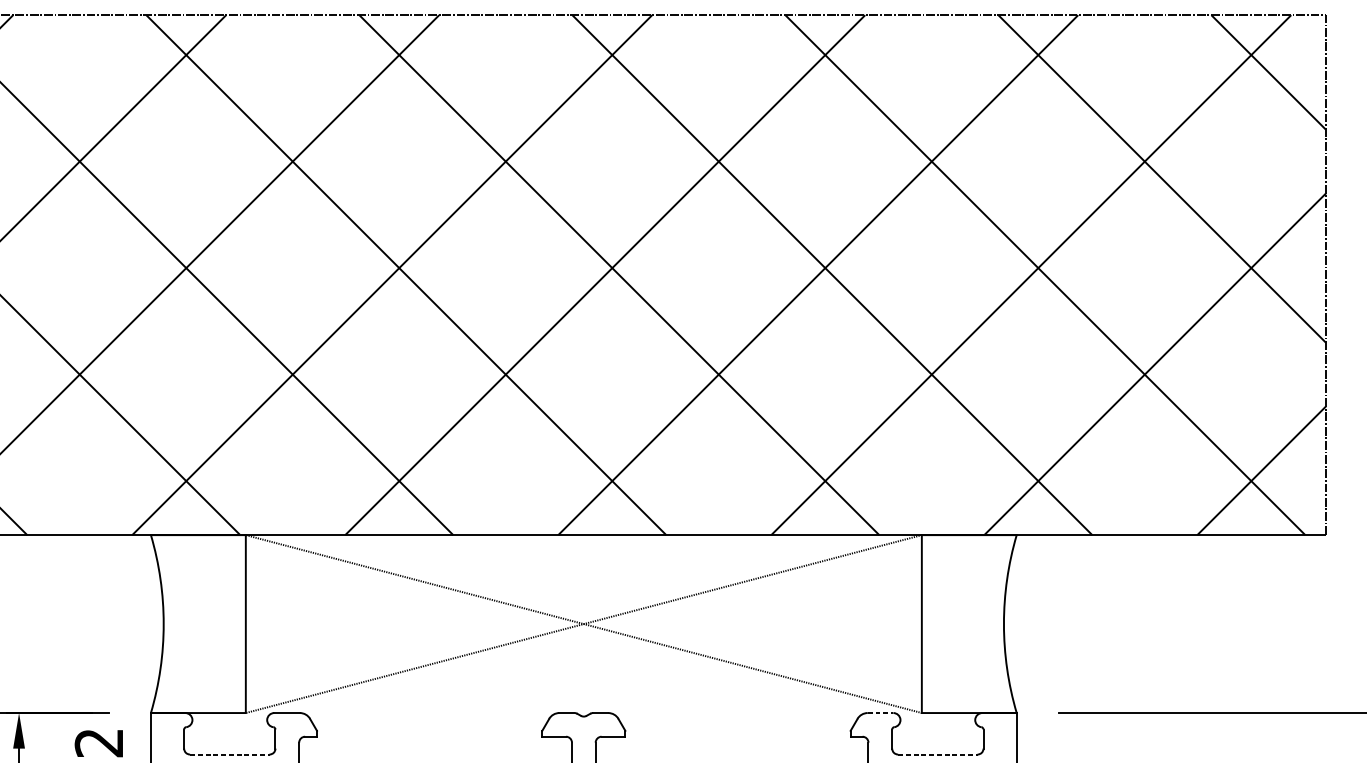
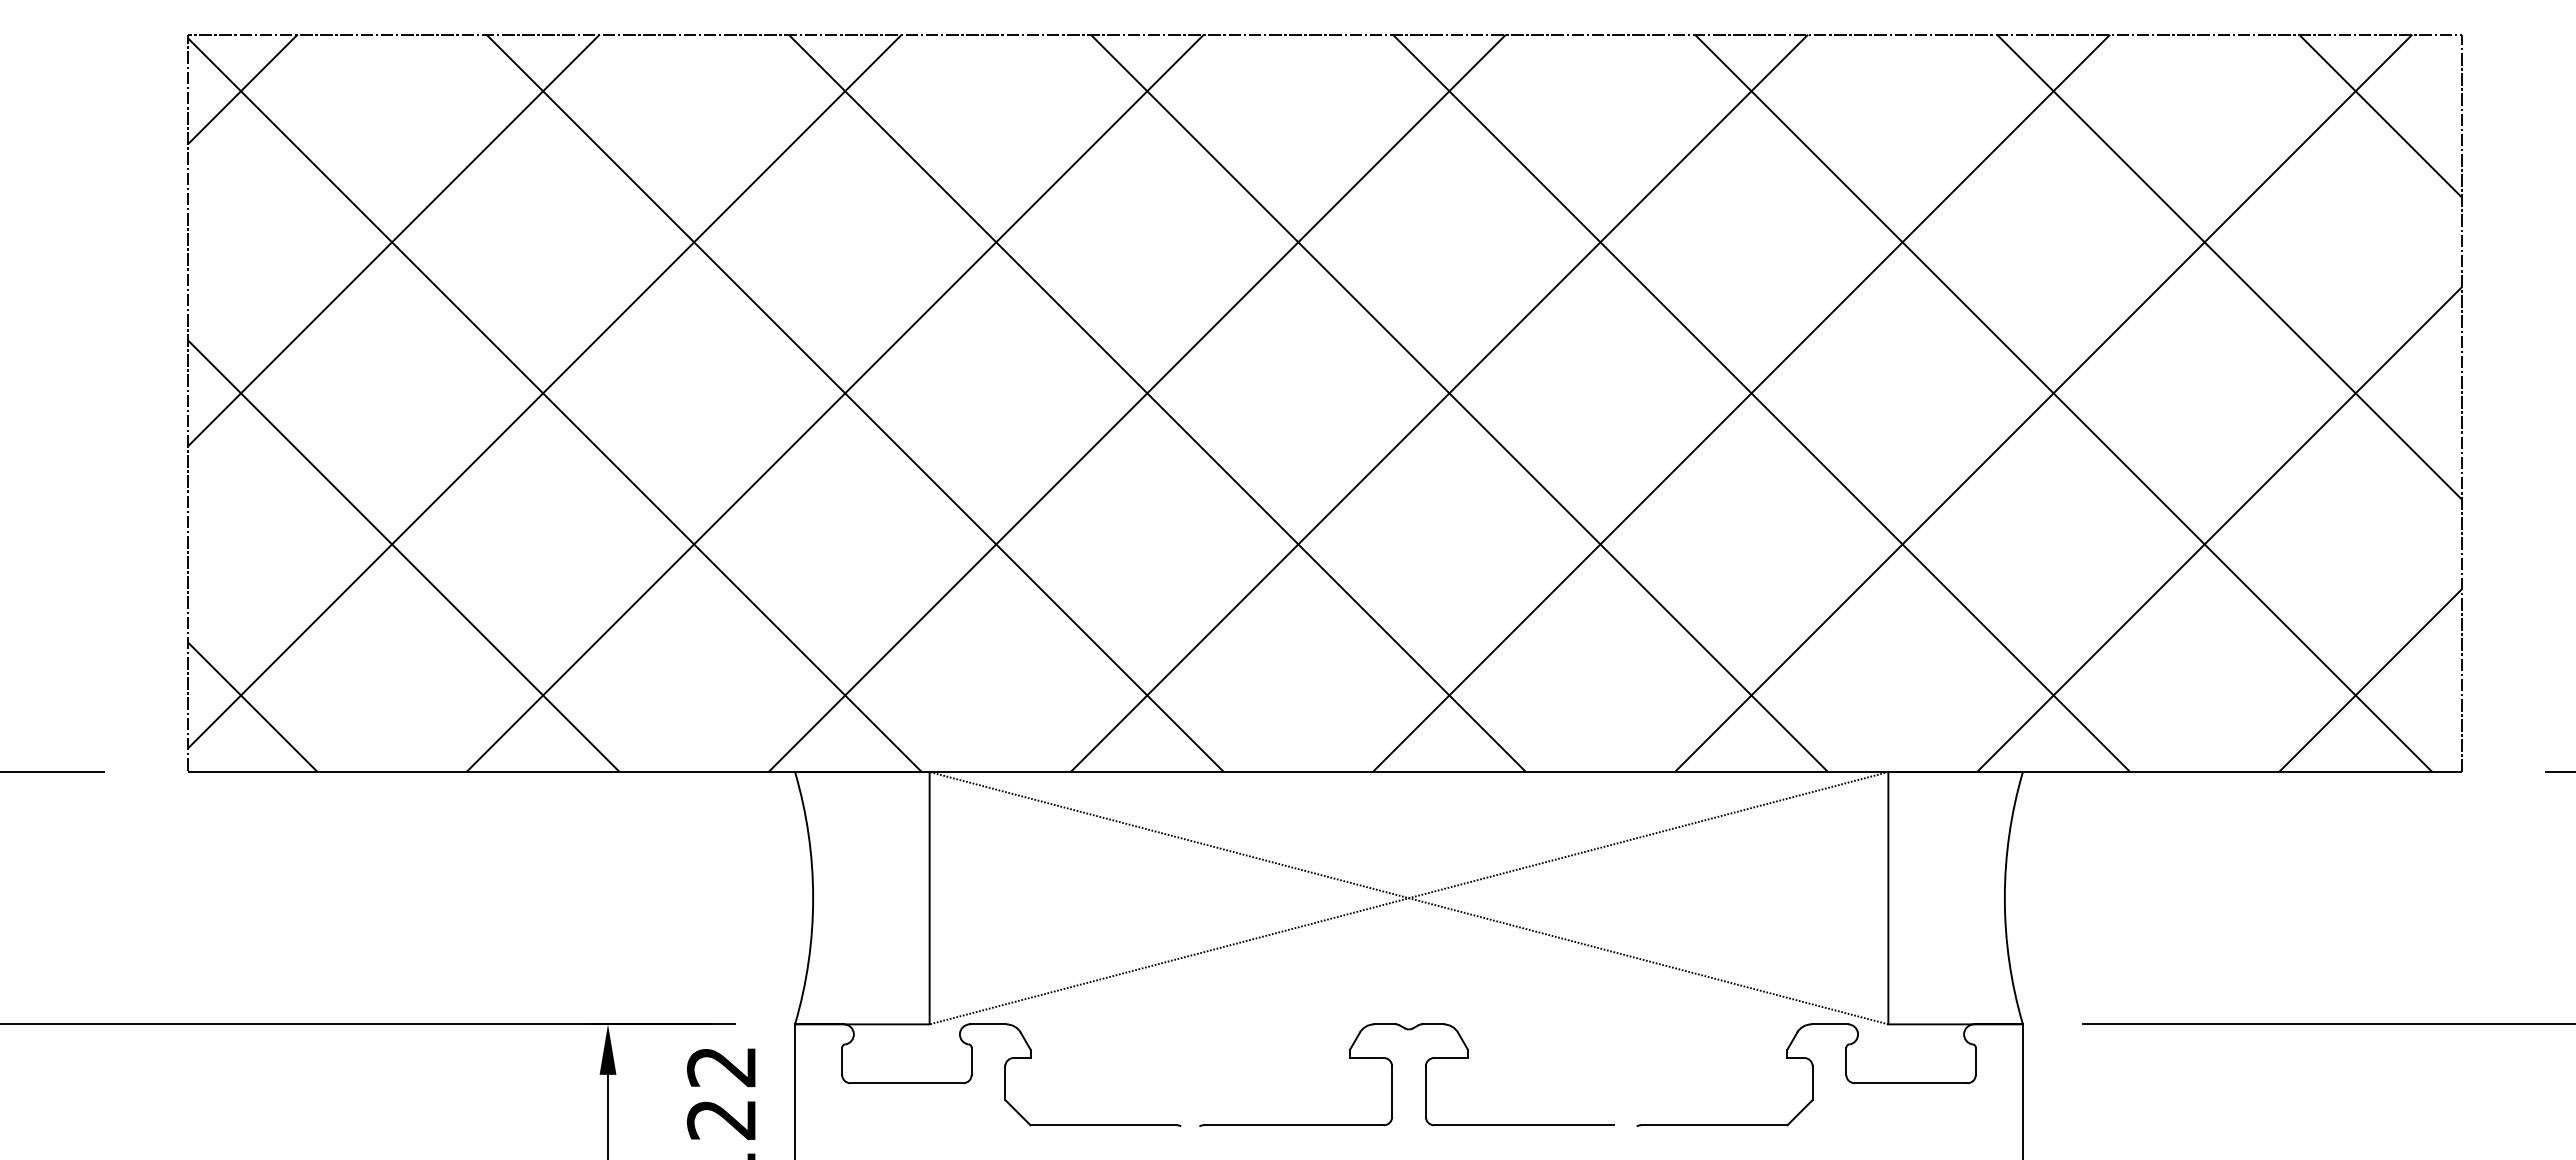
line: (881, 713) -> (1830, 1024), dashed -> solid
line: (230, 754) -> (907, 1083), dashed -> solid
line: (938, 754) -> (1911, 1083), dashed -> solid

